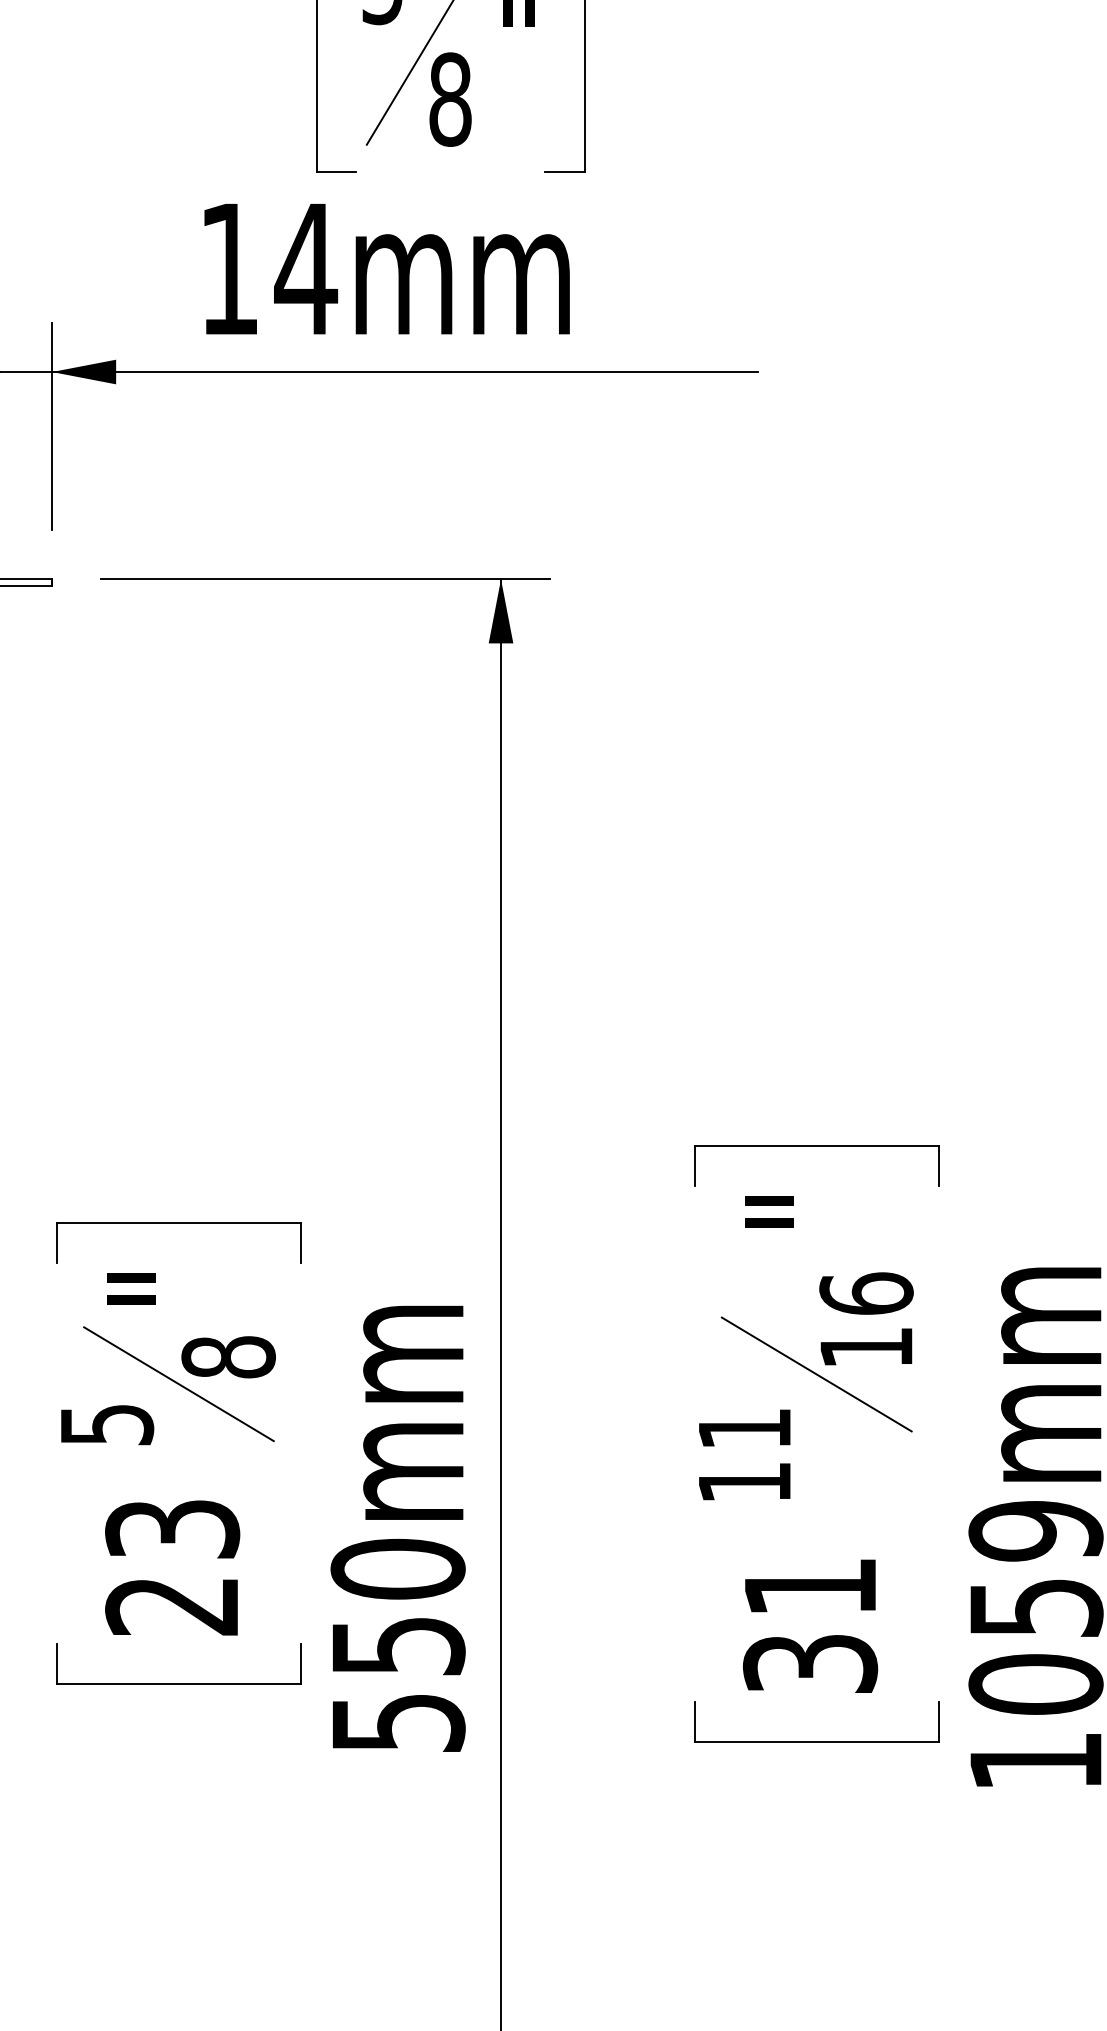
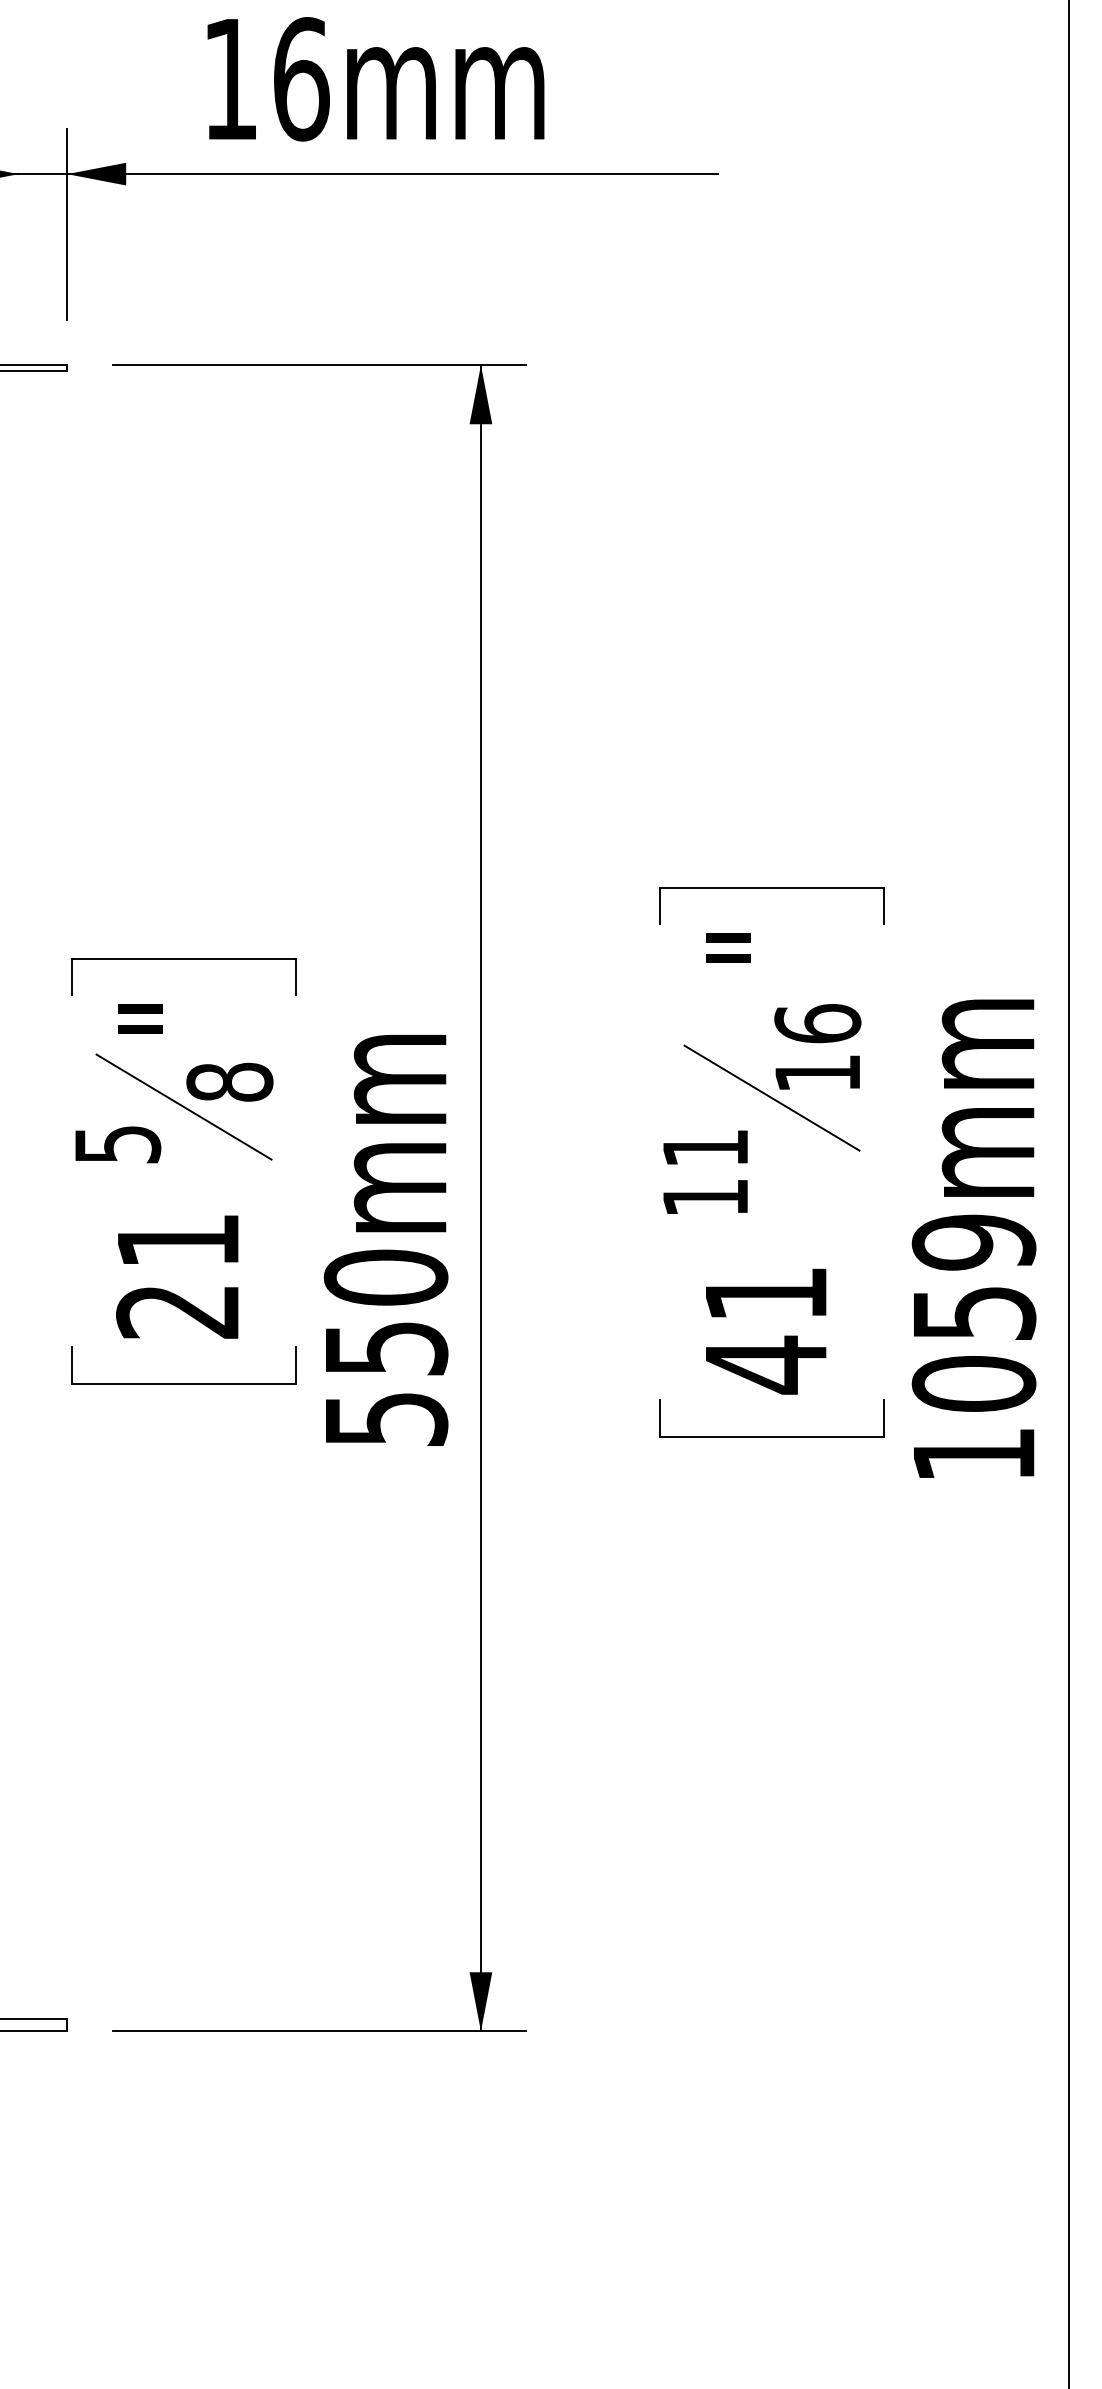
text: (305, 269) -> (300, 79), 14mm -> 16mm
text: (172, 1528) -> (178, 1240), 23 -> 21
text: (809, 1663) -> (765, 1364), 31 -> 41

